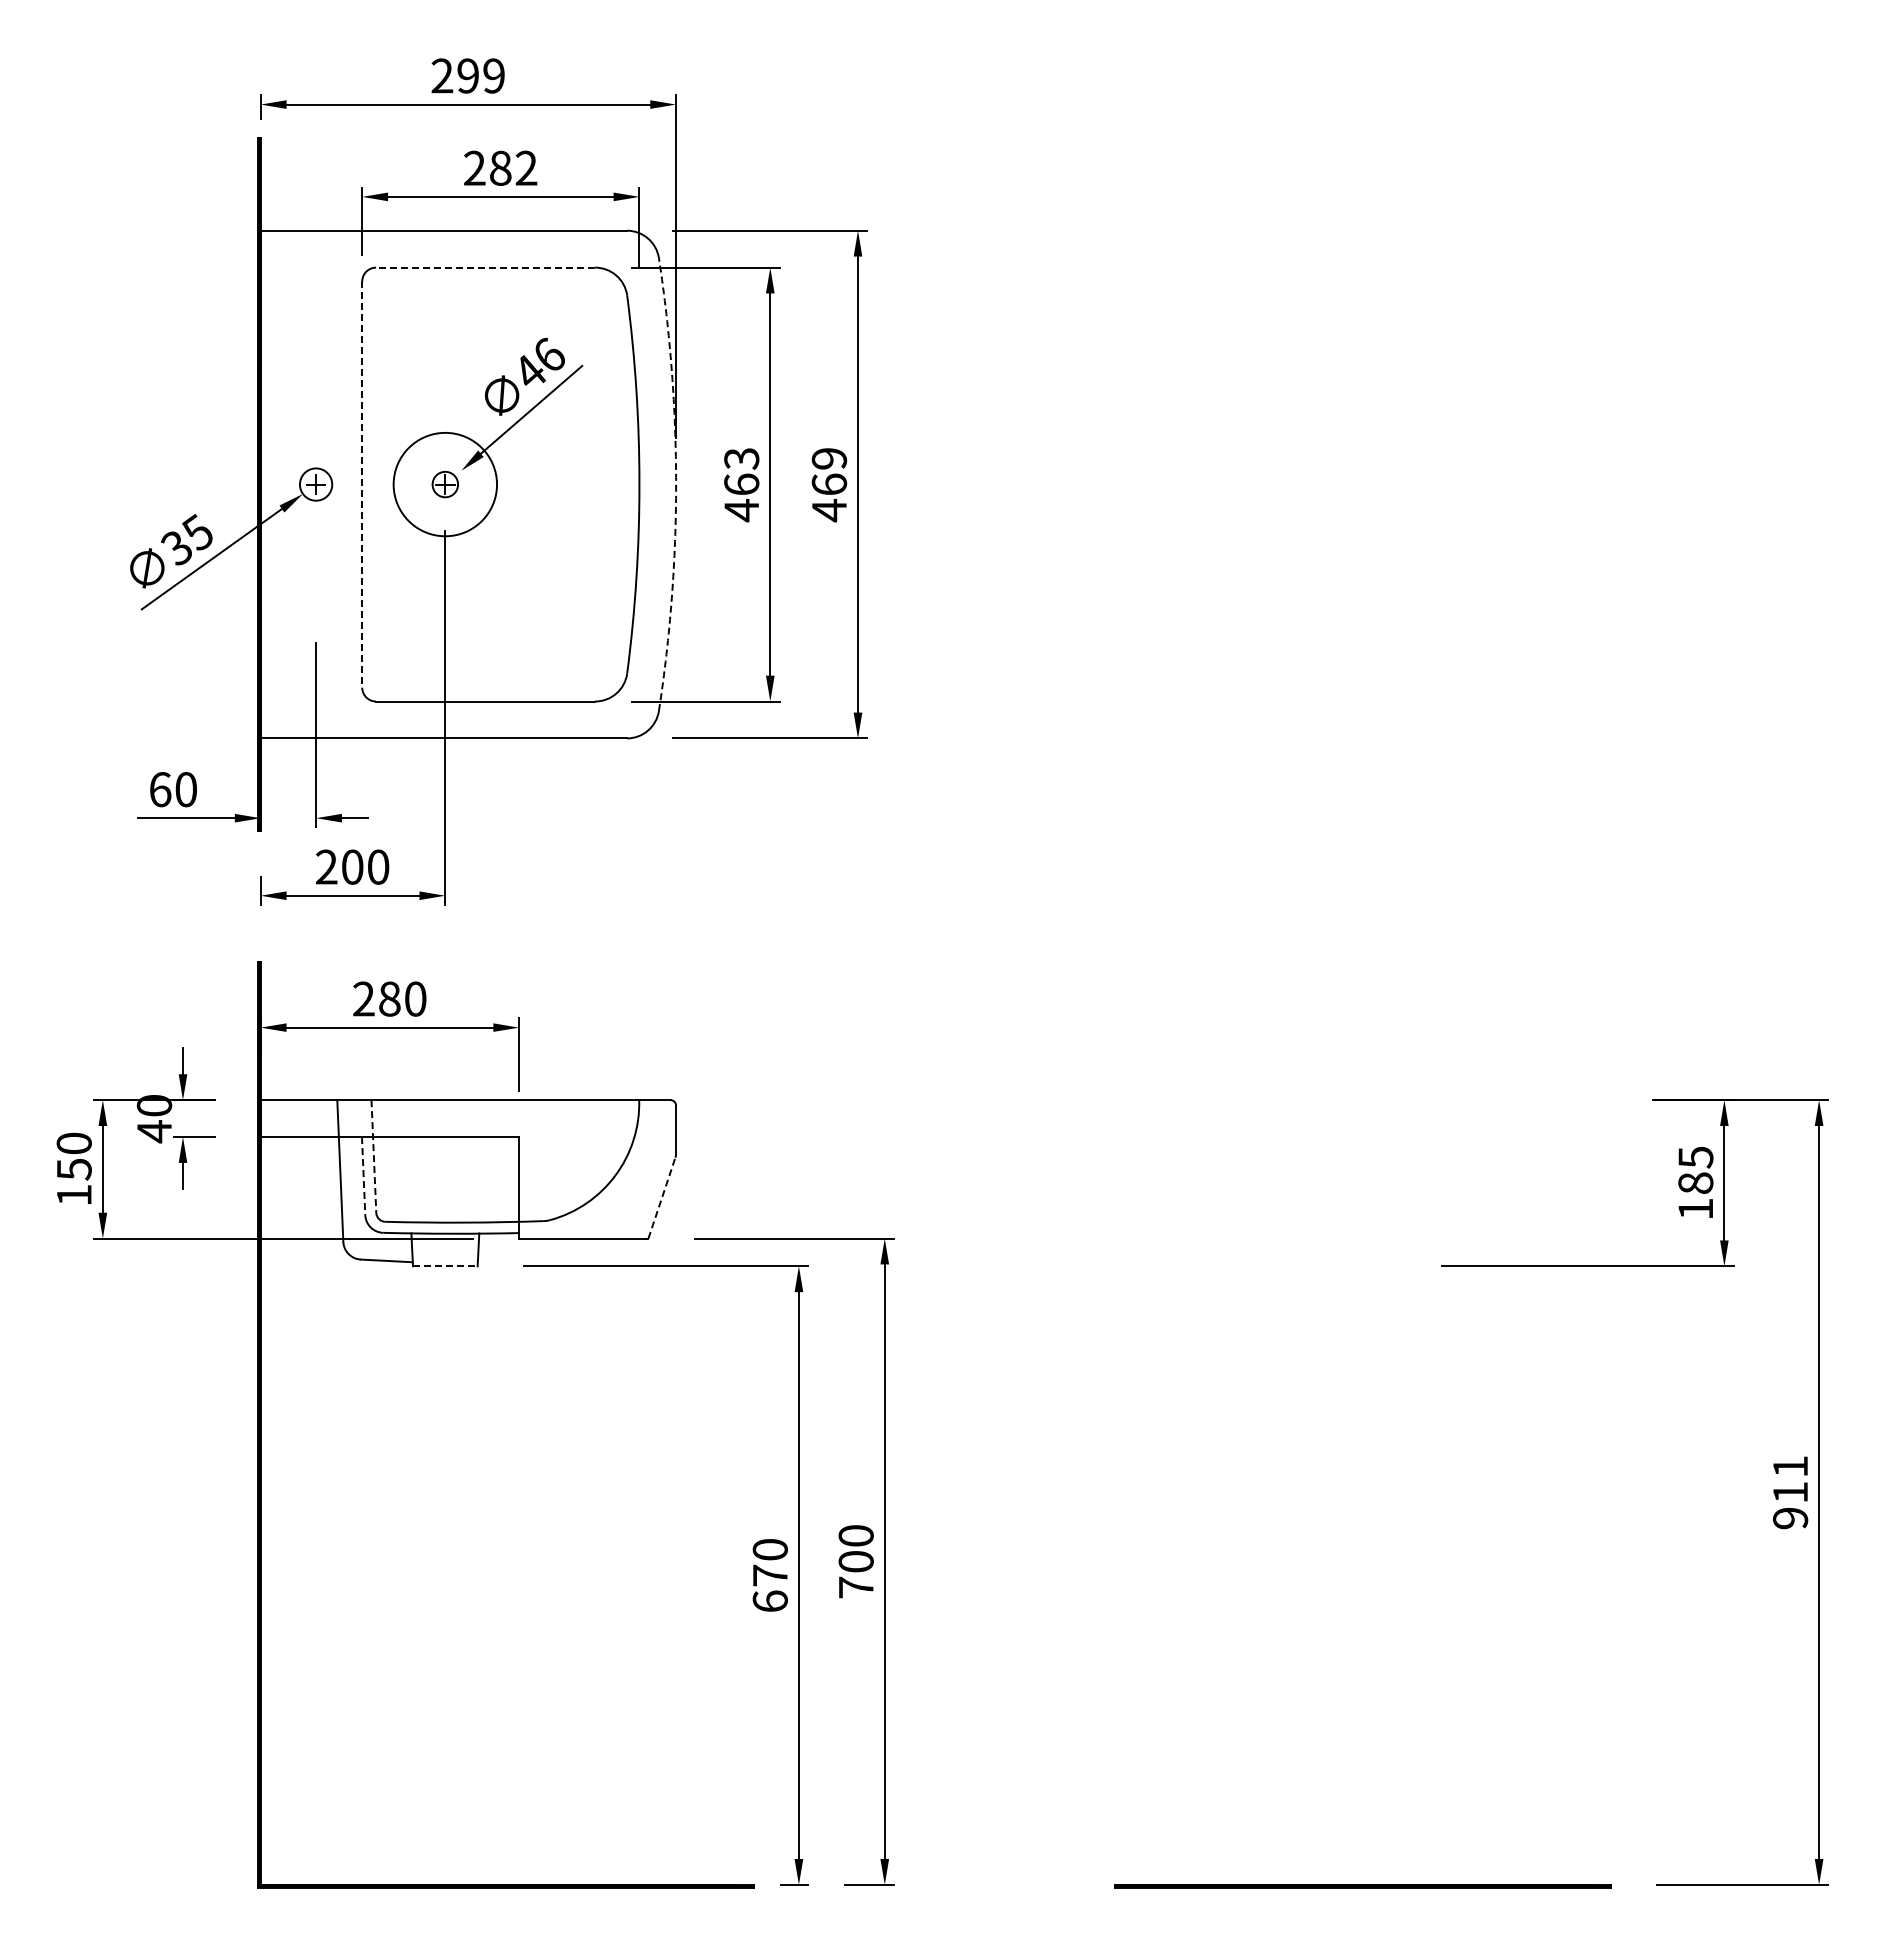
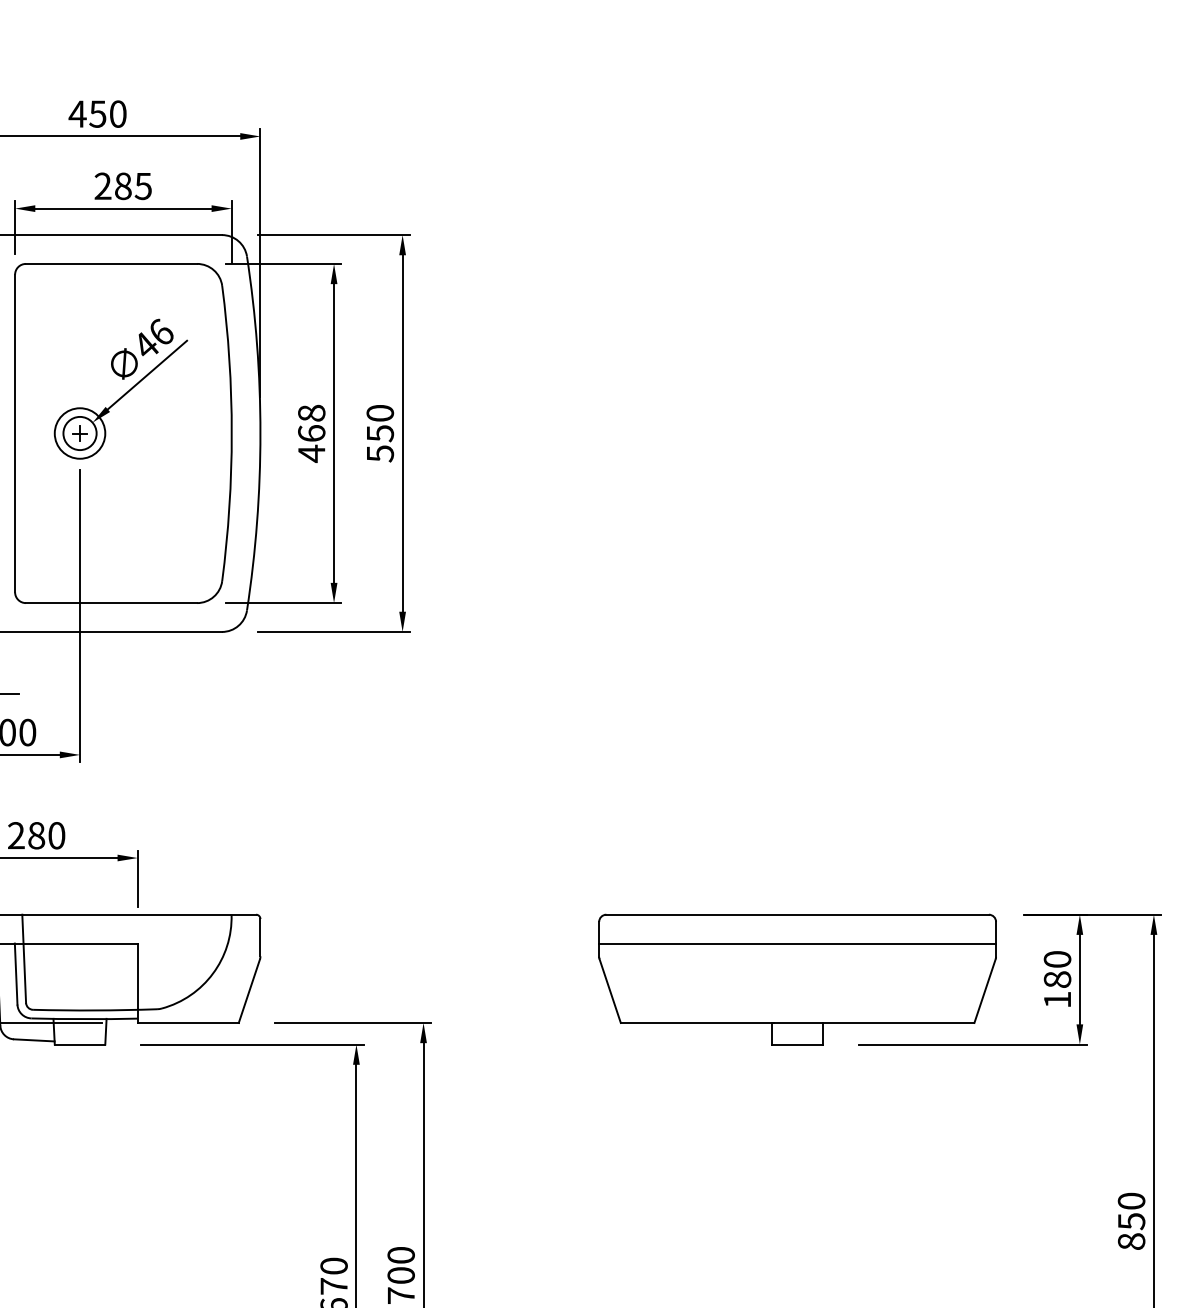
text: (467, 75) -> (97, 113), 299 -> 450
text: (526, 167) -> (143, 185), 282 -> 285
line: (485, 267) -> (111, 263), dashed -> solid
text: (741, 458) -> (311, 413), 463 -> 468
circle: (445, 484) -> (80, 433), size x0.62
circle: (445, 484) -> (80, 433), size x1.67
arc: (676, 484) -> (260, 433), dashed -> solid
line: (362, 485) -> (15, 434), dashed -> solid
text: (829, 485) -> (380, 434), 469 -> 550
line: (373, 1157) -> (23, 959), dashed -> solid
text: (1695, 1157) -> (1057, 959), 185 -> 180
line: (363, 1176) -> (16, 974), dashed -> solid
part: (1363, 1182) -> (797, 979), added
line: (661, 1198) -> (249, 991), dashed -> solid
line: (445, 1266) -> (80, 1044), dashed -> solid
text: (1790, 1492) -> (1131, 1221), 911 -> 850

